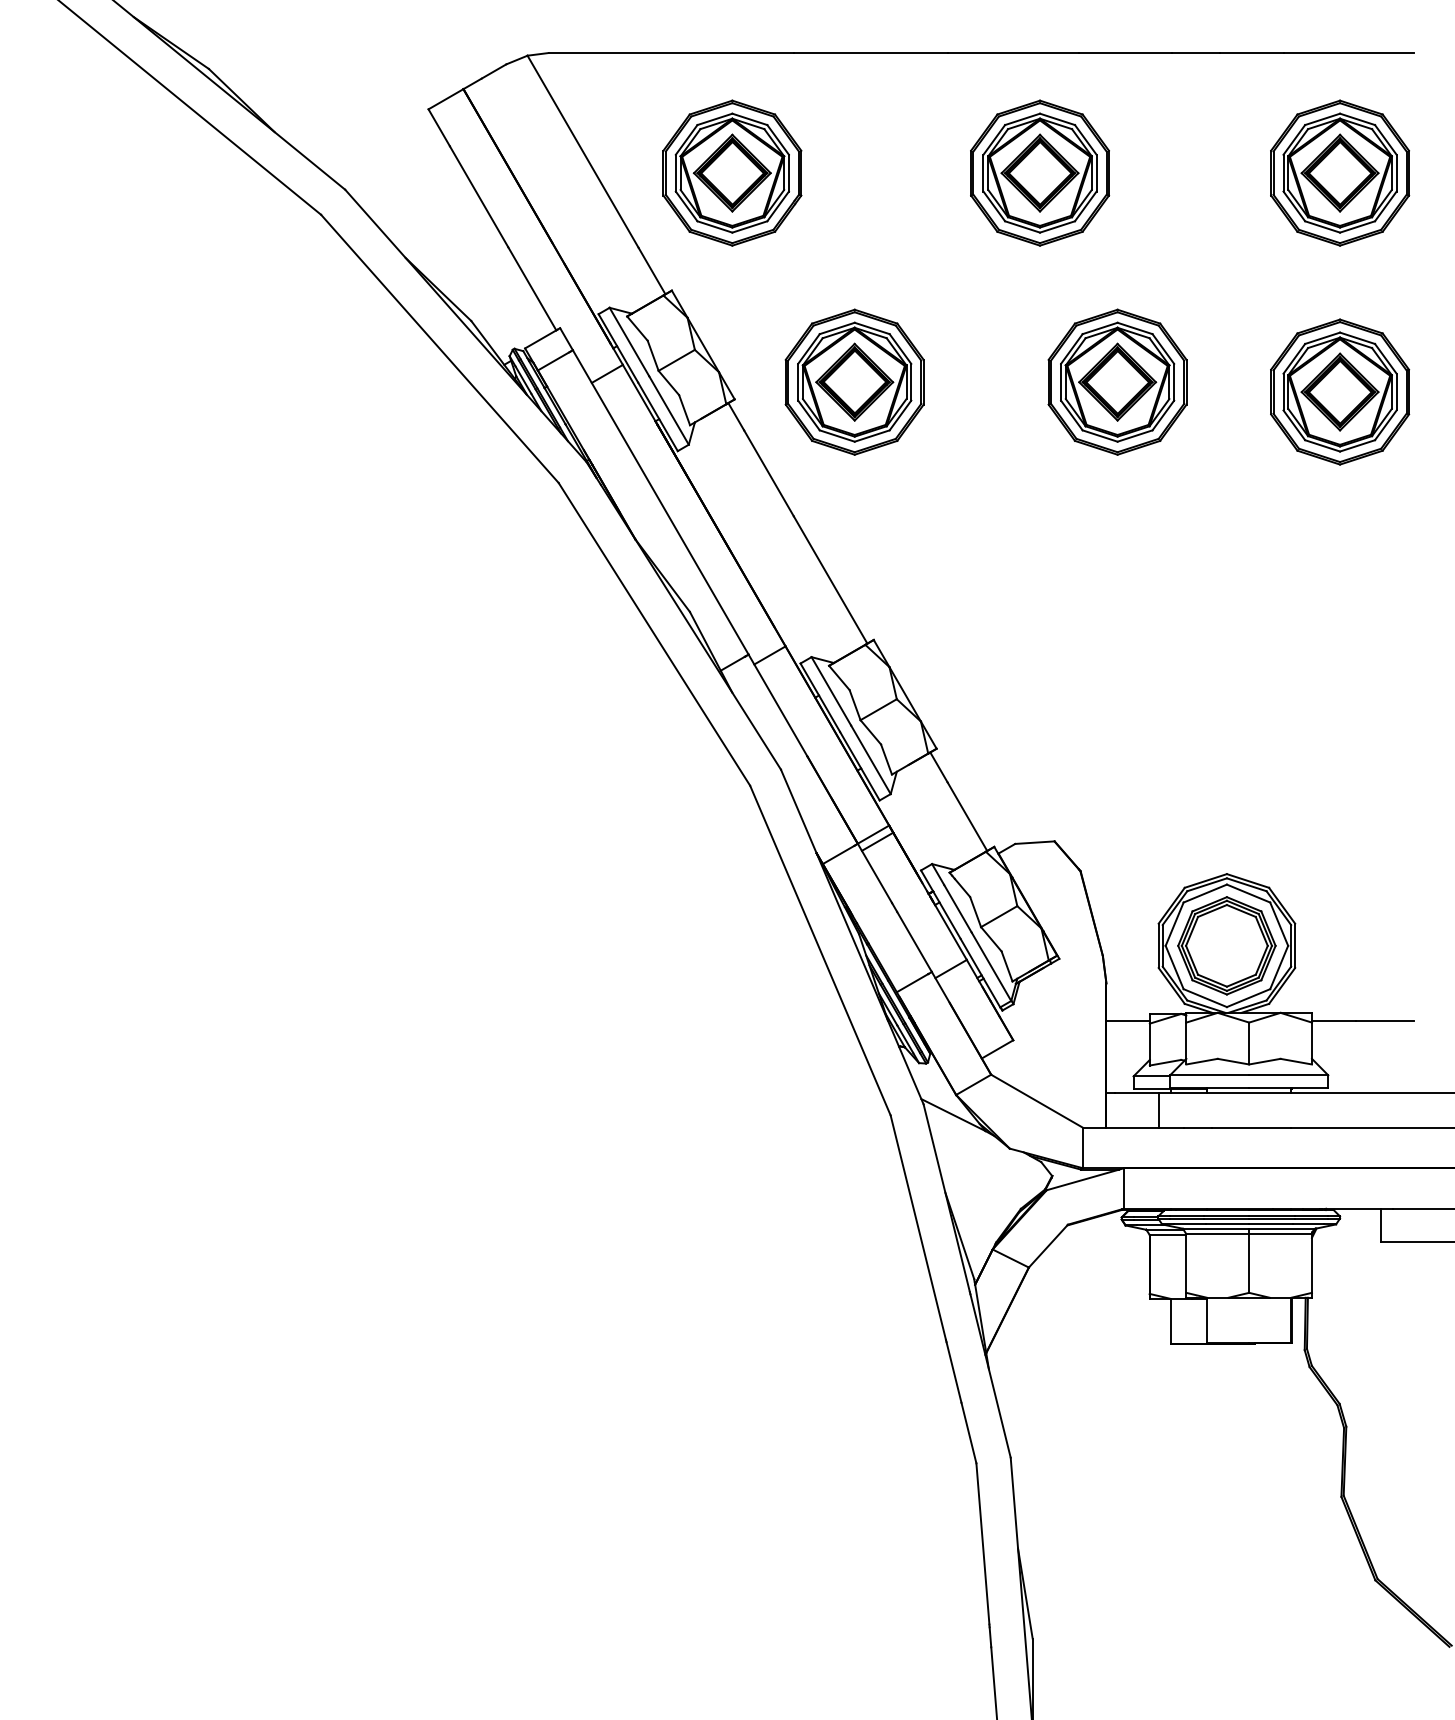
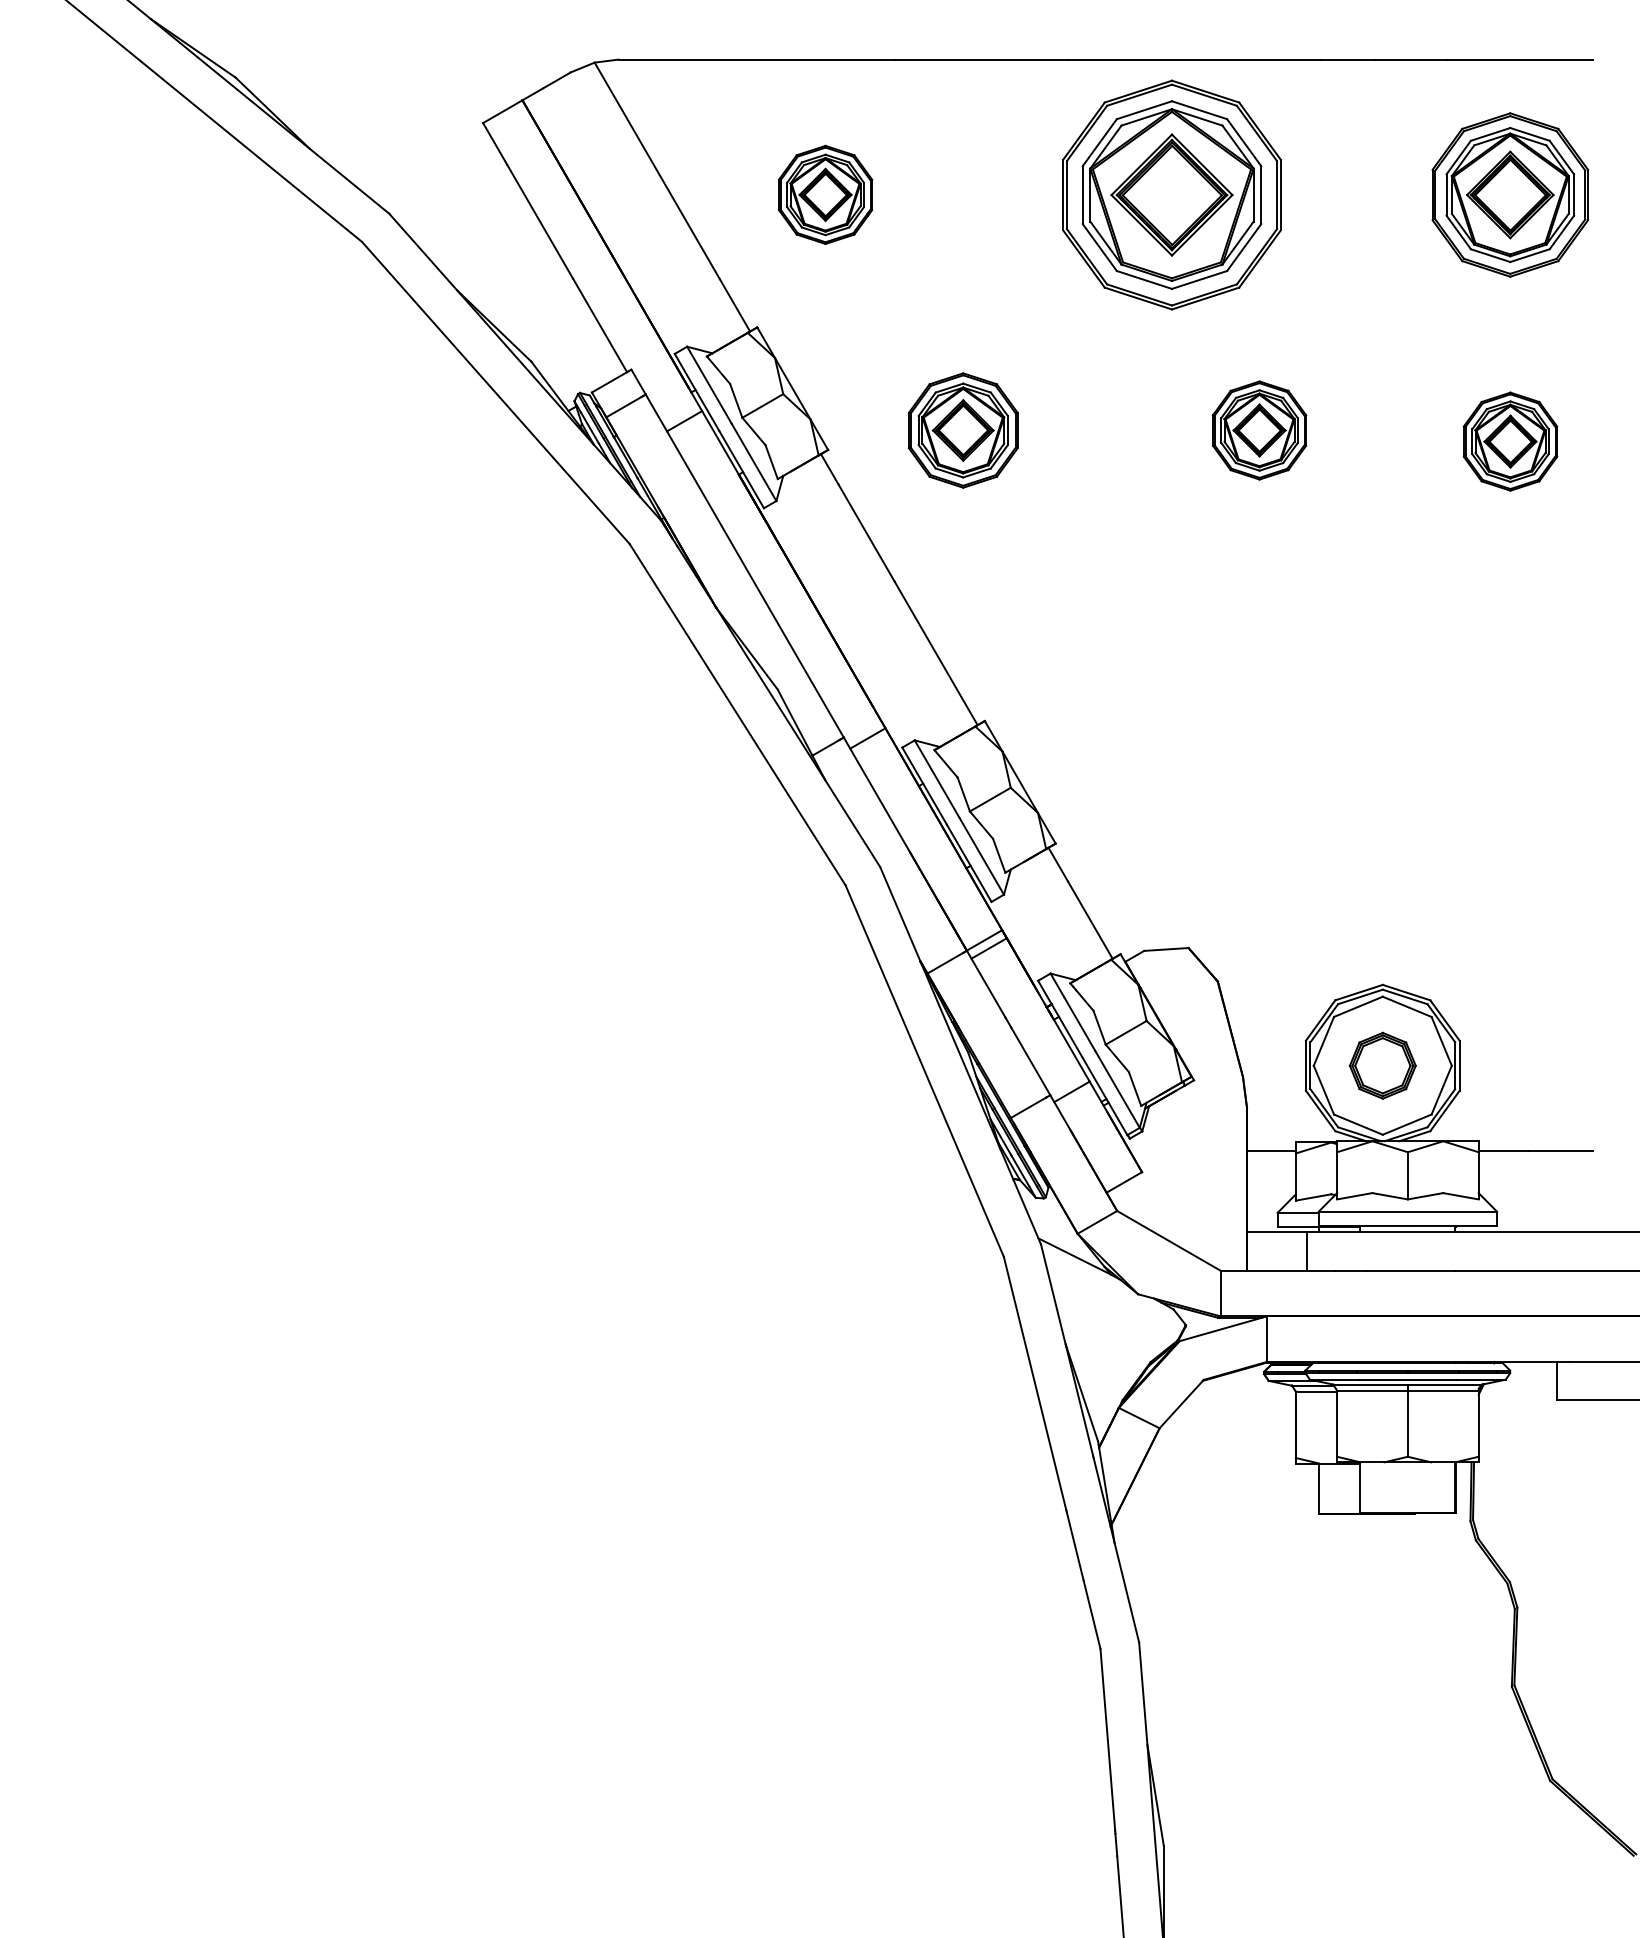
part: (732, 172) -> (825, 194), size x0.6
part: (1040, 172) -> (1172, 194), size x1.4
part: (854, 381) -> (963, 429), size x0.7
part: (1117, 381) -> (1259, 429), size x0.6
part: (1340, 391) -> (1510, 441), size x0.6
part: (1226, 945) -> (1382, 1065), size x0.6

